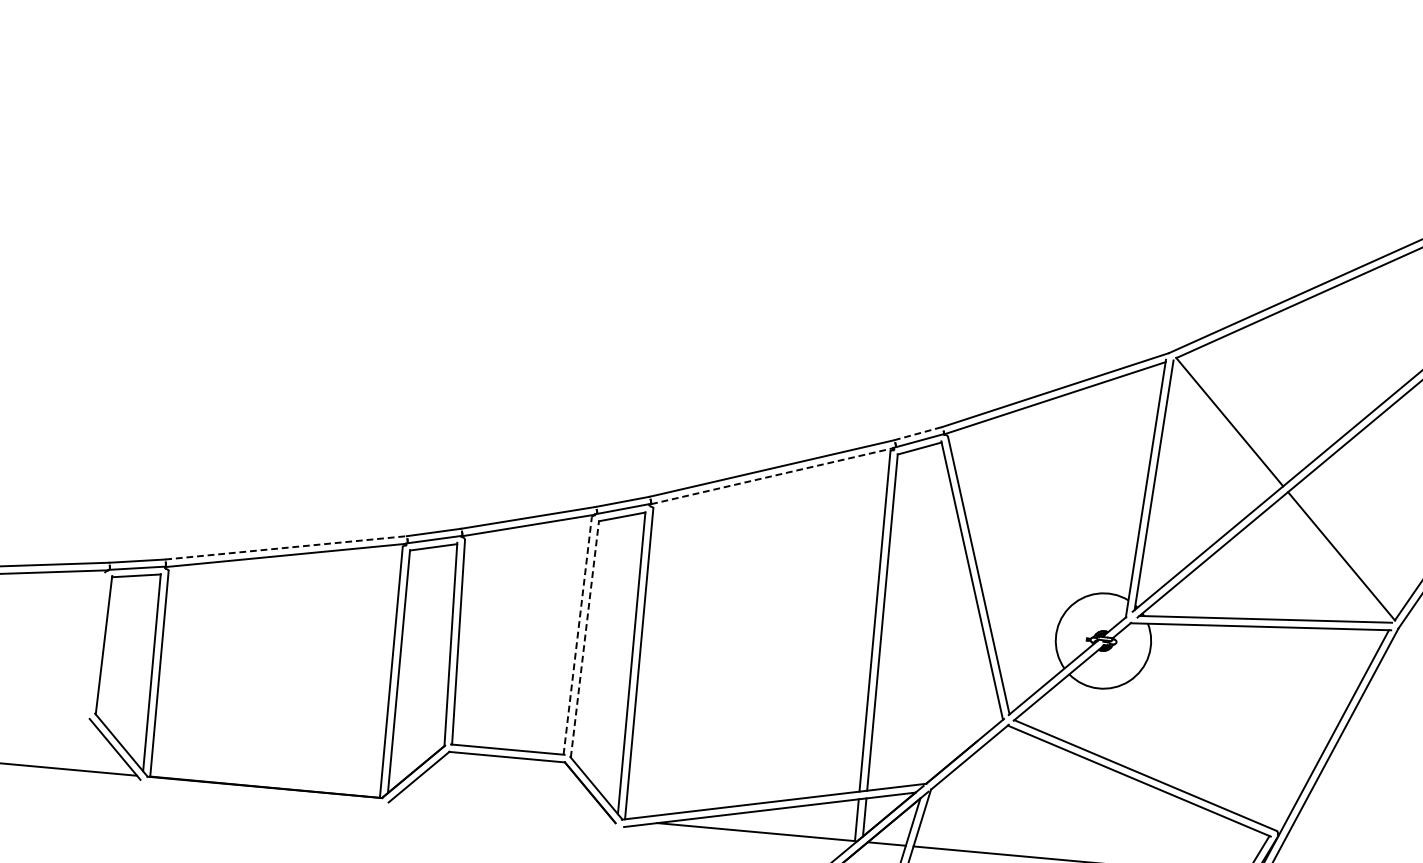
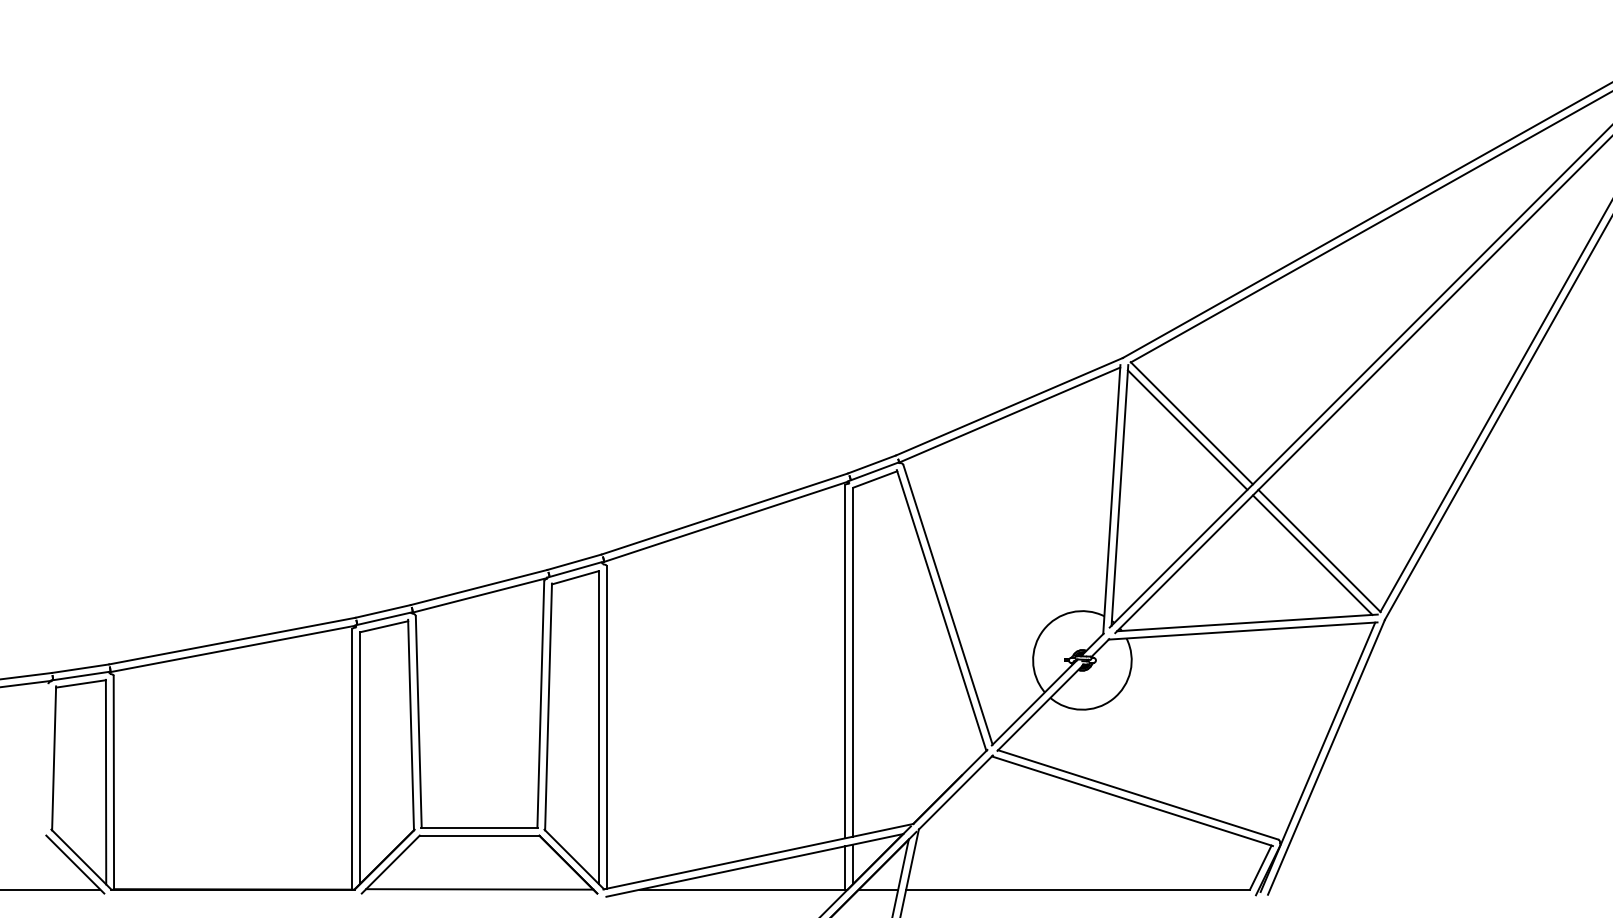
line: (1224, 427) -> (1187, 429), added
line: (917, 433) -> (871, 464), dashed -> solid
line: (772, 475) -> (726, 521), dashed -> solid
line: (286, 548) -> (232, 641), dashed -> solid
line: (1334, 559) -> (1312, 554), added
line: (577, 635) -> (540, 704), dashed -> solid
line: (584, 638) -> (548, 706), dashed -> solid
line: (502, 808) -> (479, 889), added

